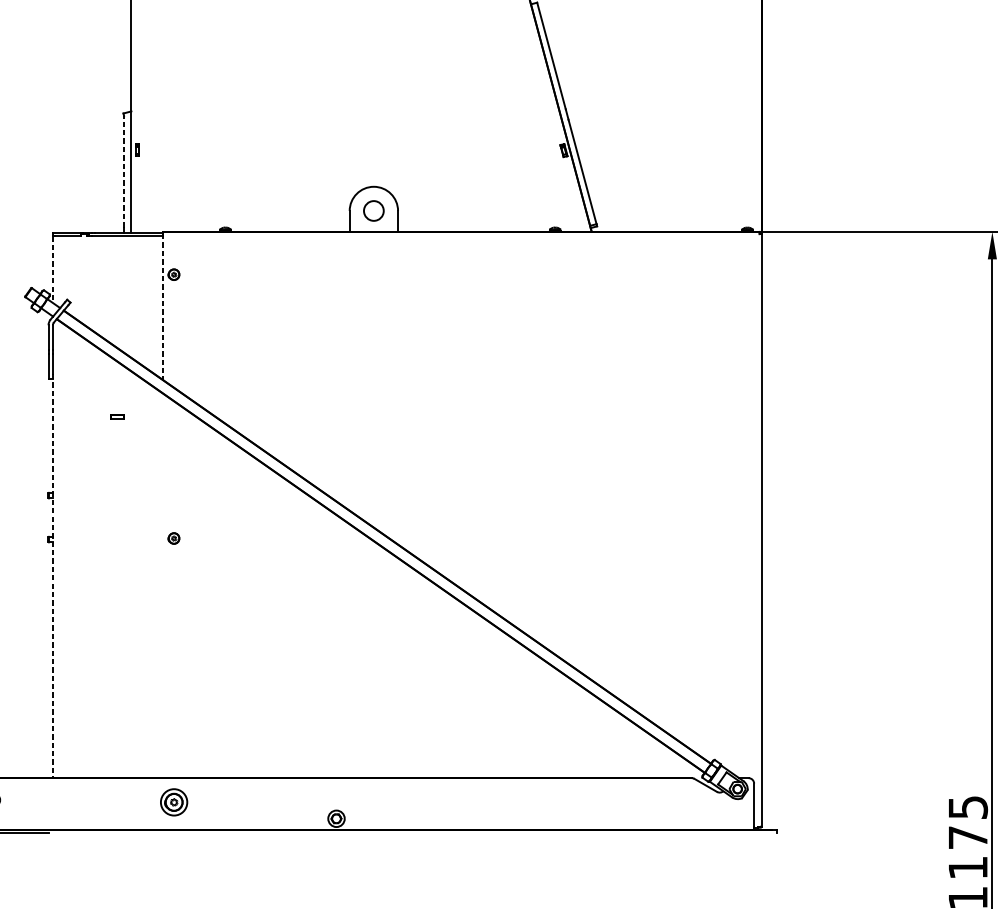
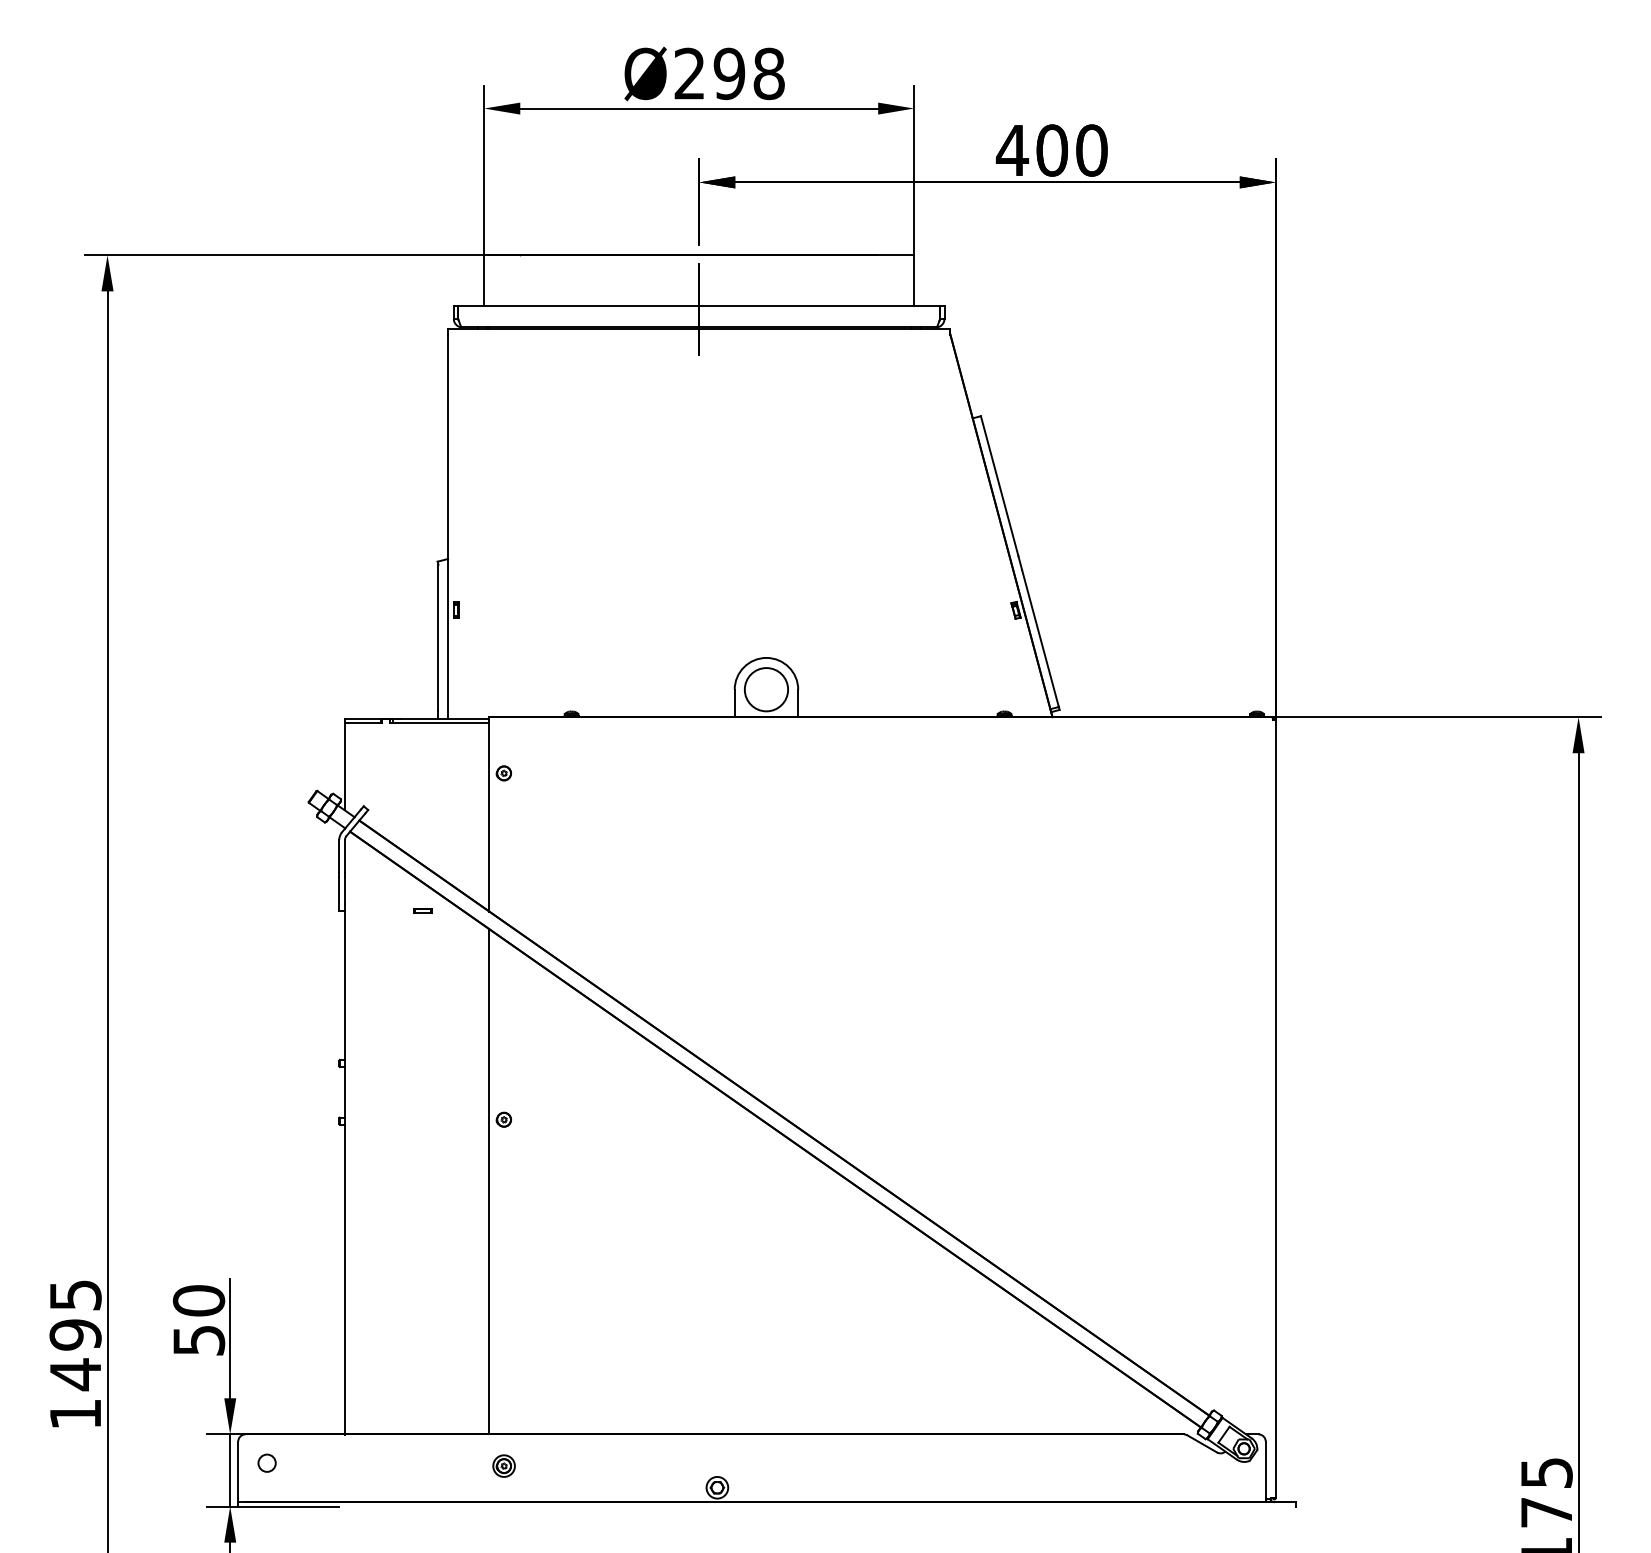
line: (124, 171) -> (438, 637), dashed -> solid
circle: (373, 210) -> (766, 689), size x1.67
line: (53, 269) -> (345, 766), dashed -> solid
line: (162, 306) -> (489, 815), dashed -> solid
part: (117, 416) -> (422, 910), moved
line: (53, 576) -> (345, 1169), dashed -> solid
line: (162, 585) -> (489, 1181), added
part: (173, 801) -> (503, 1465), size x0.62

